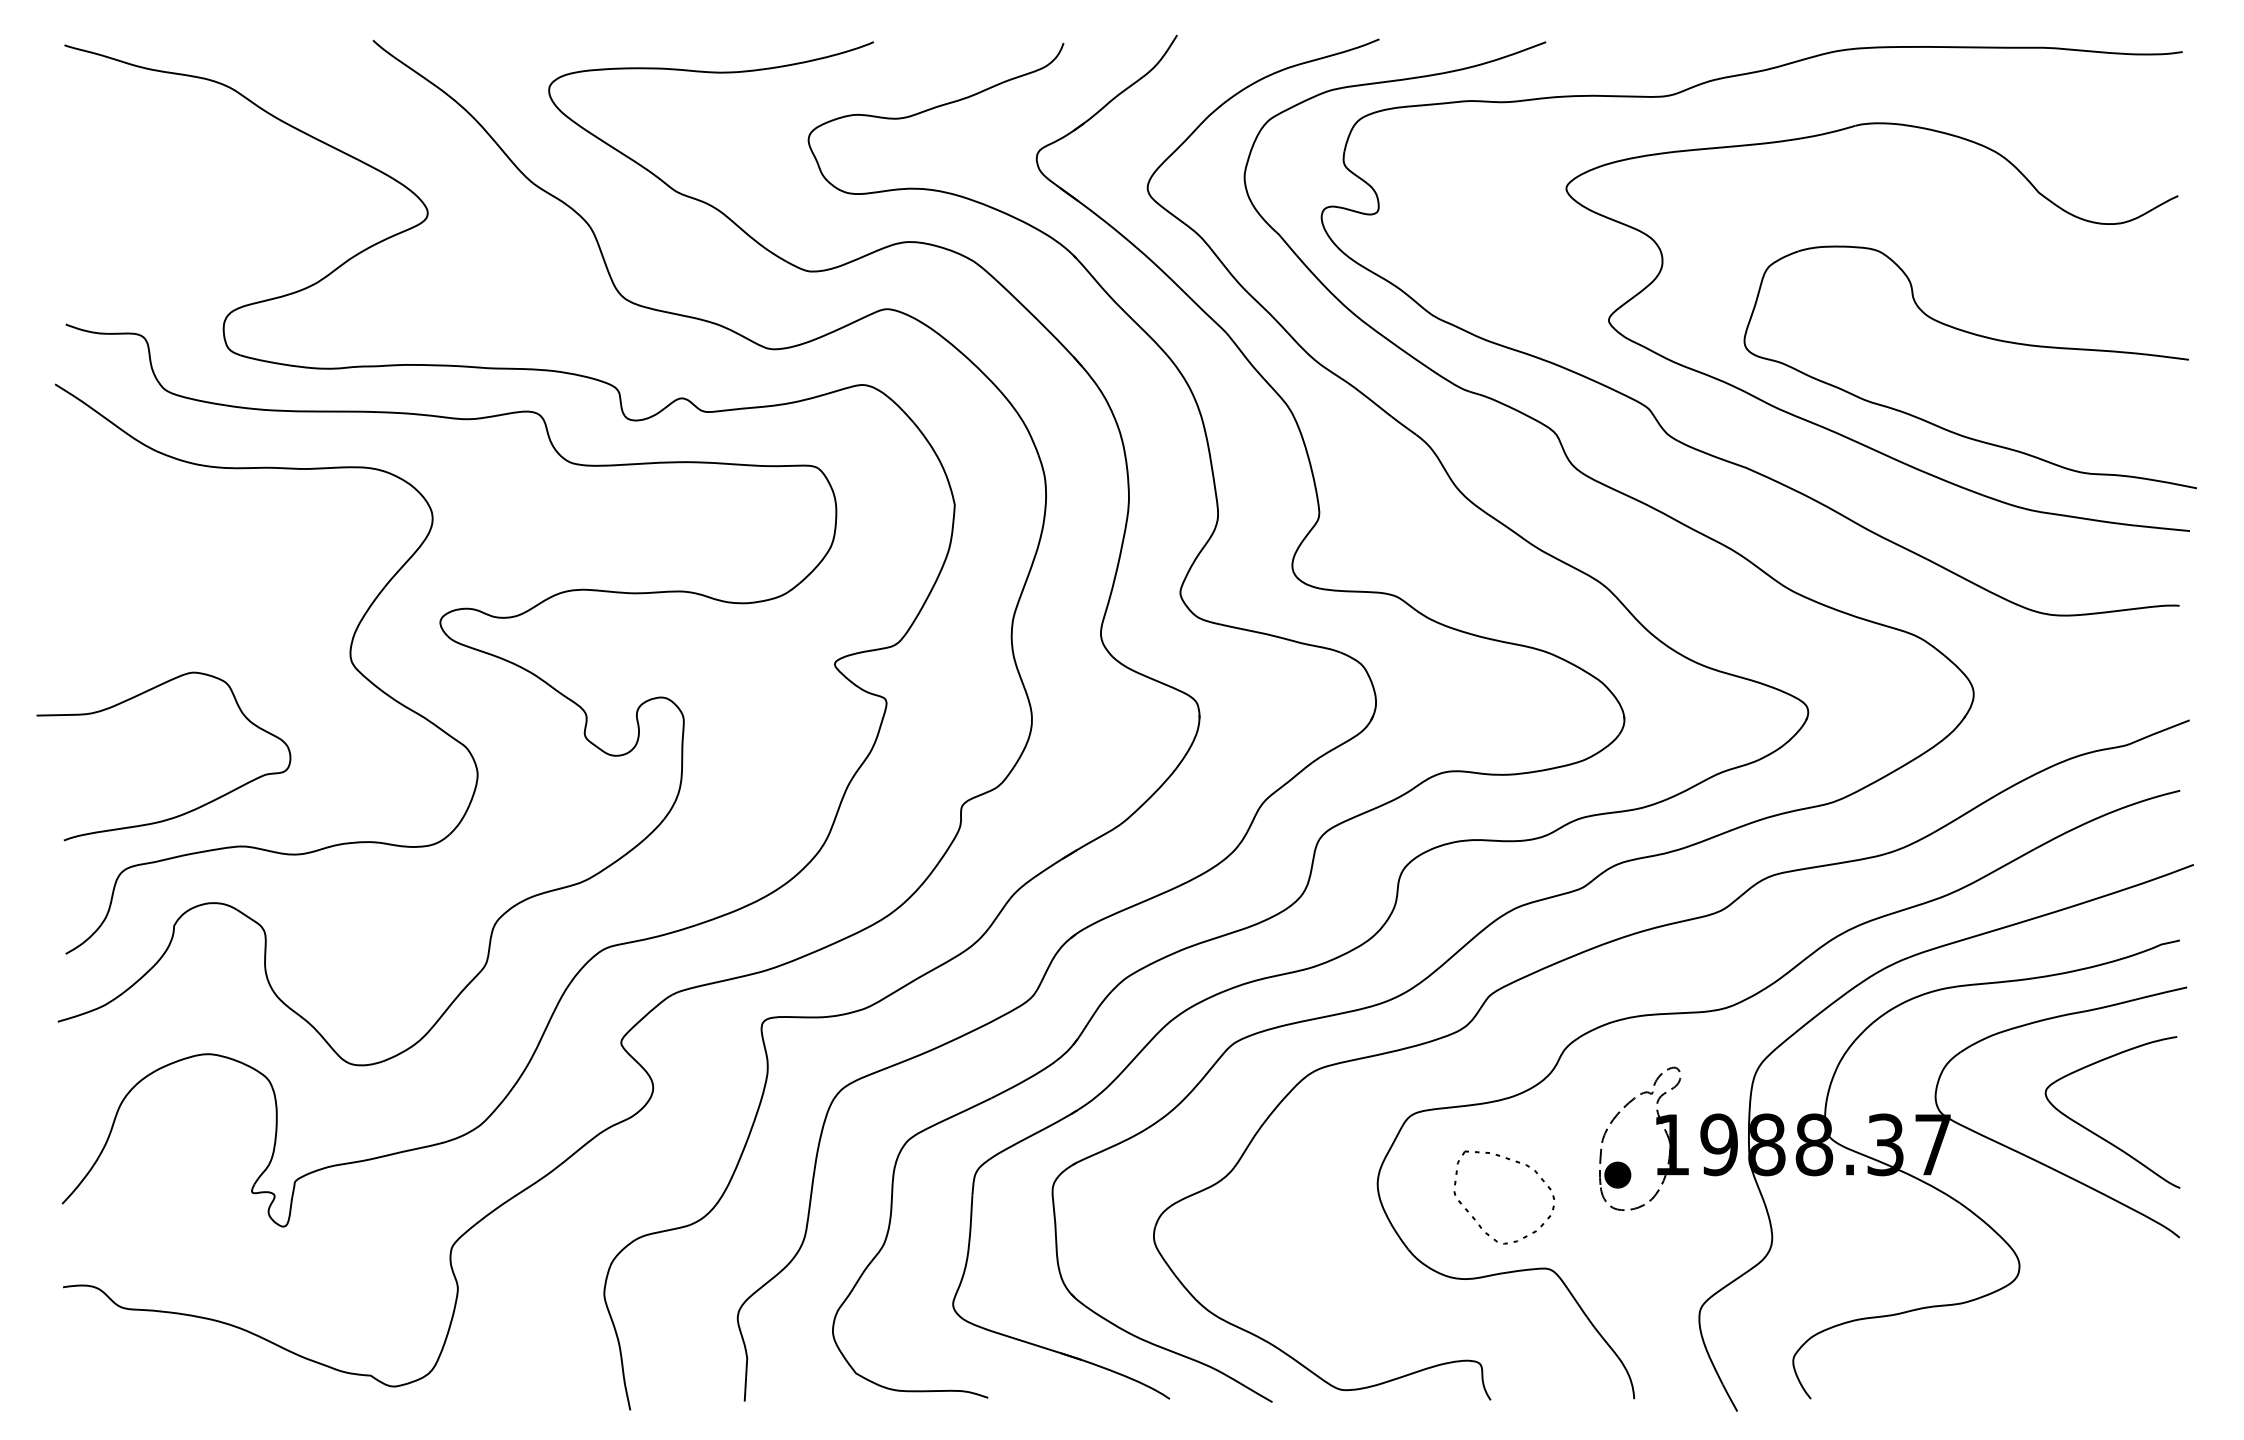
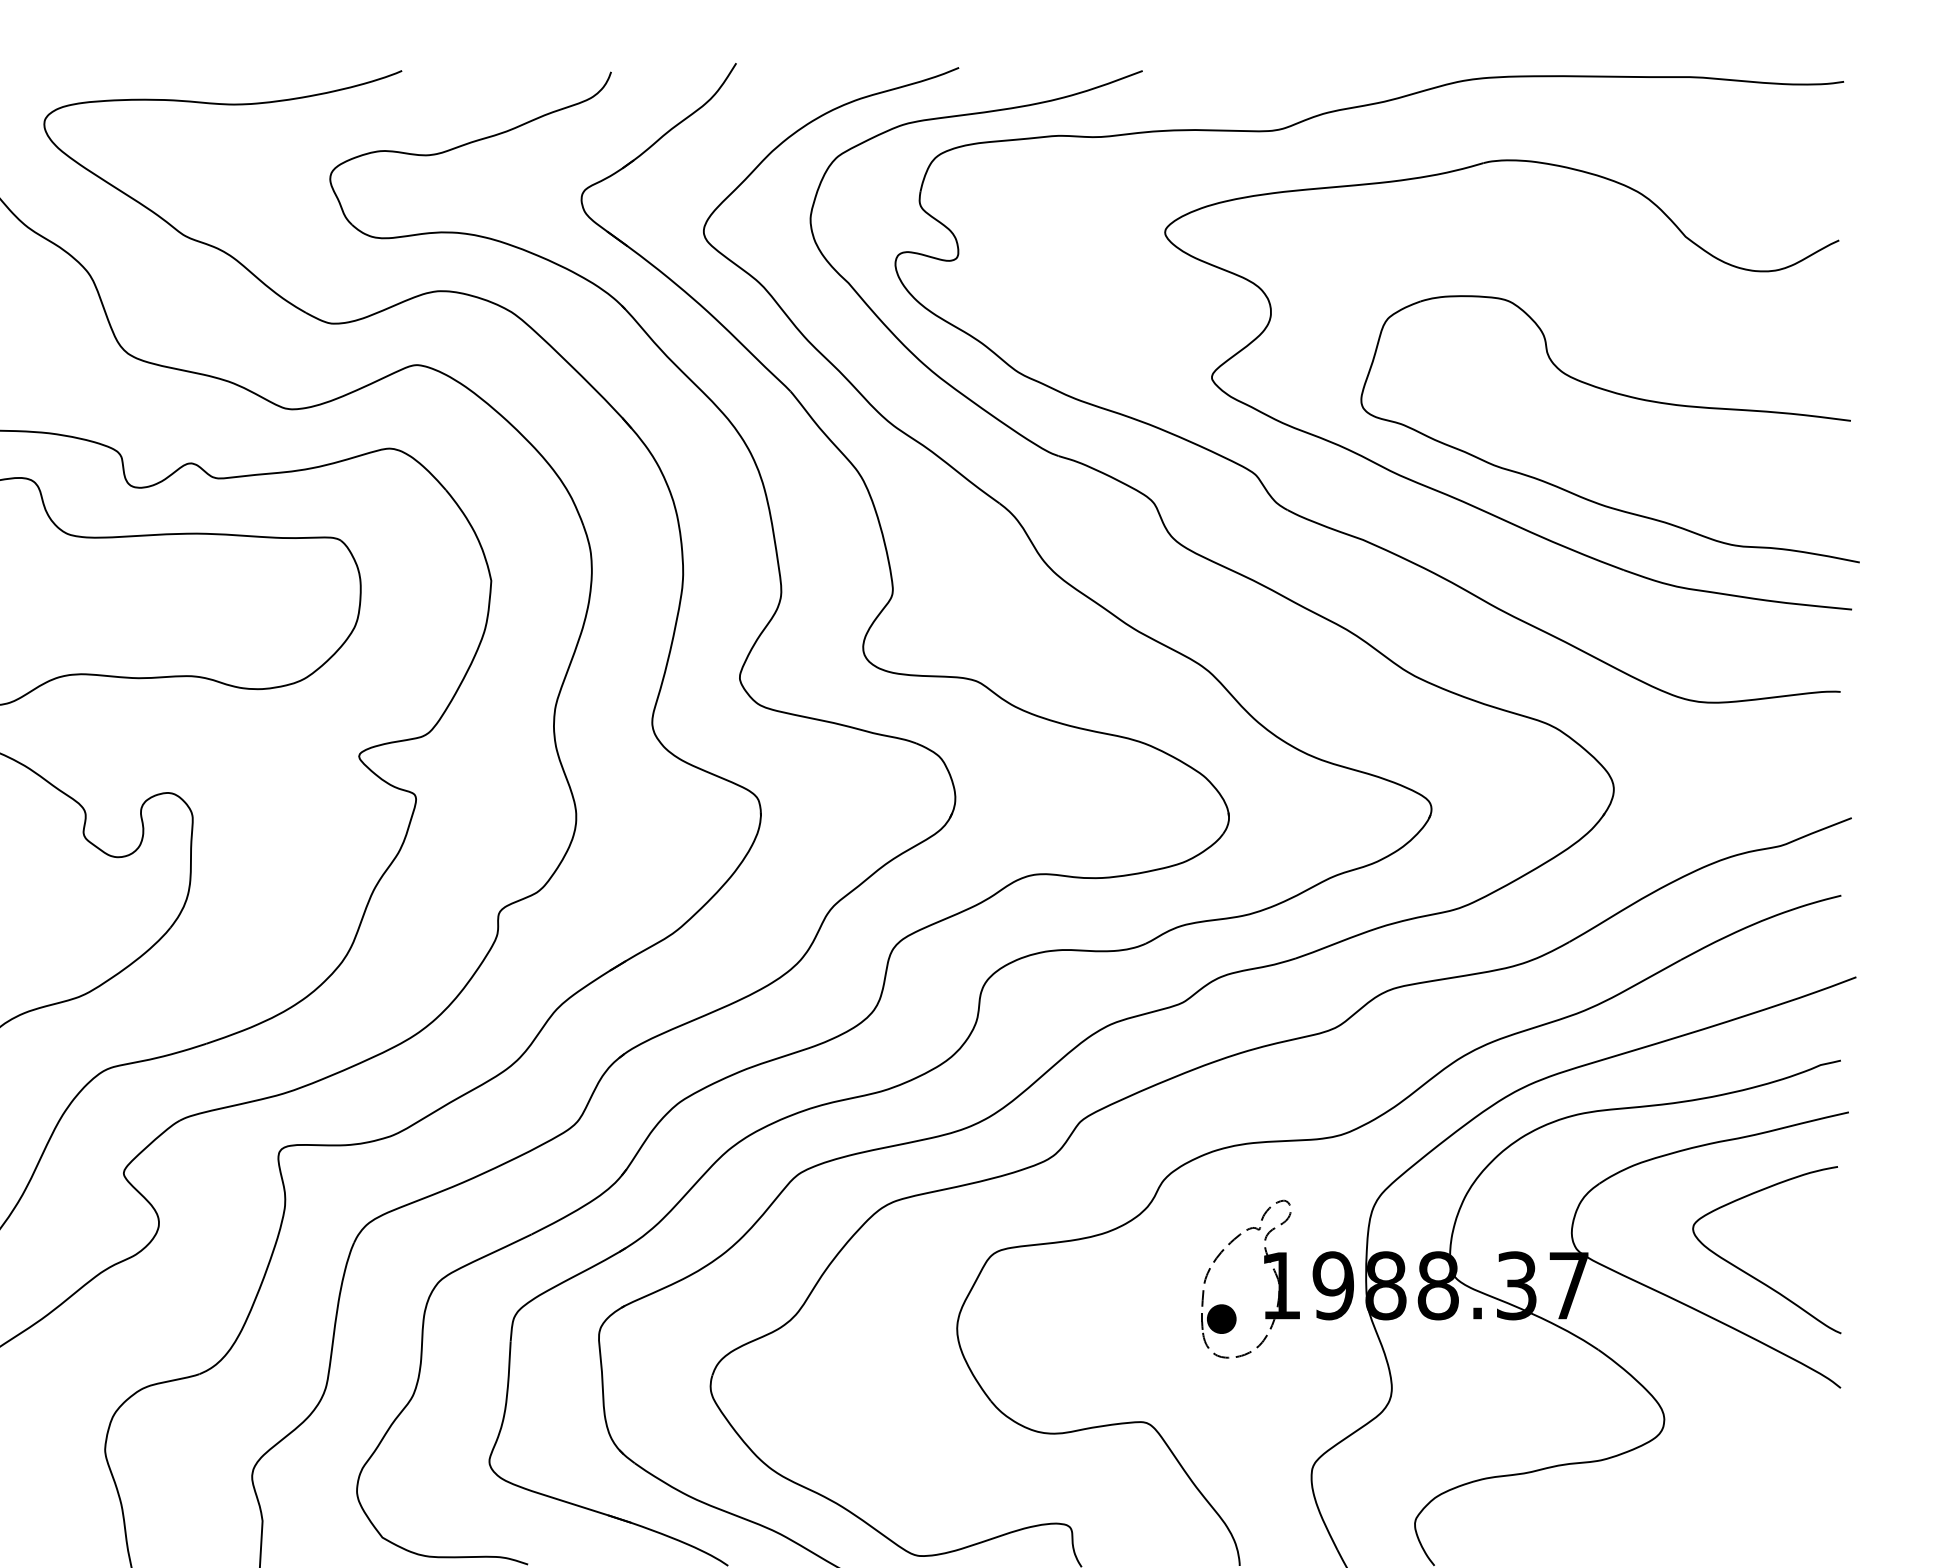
part: (1475, 1218) -> (1064, 1366), removed

